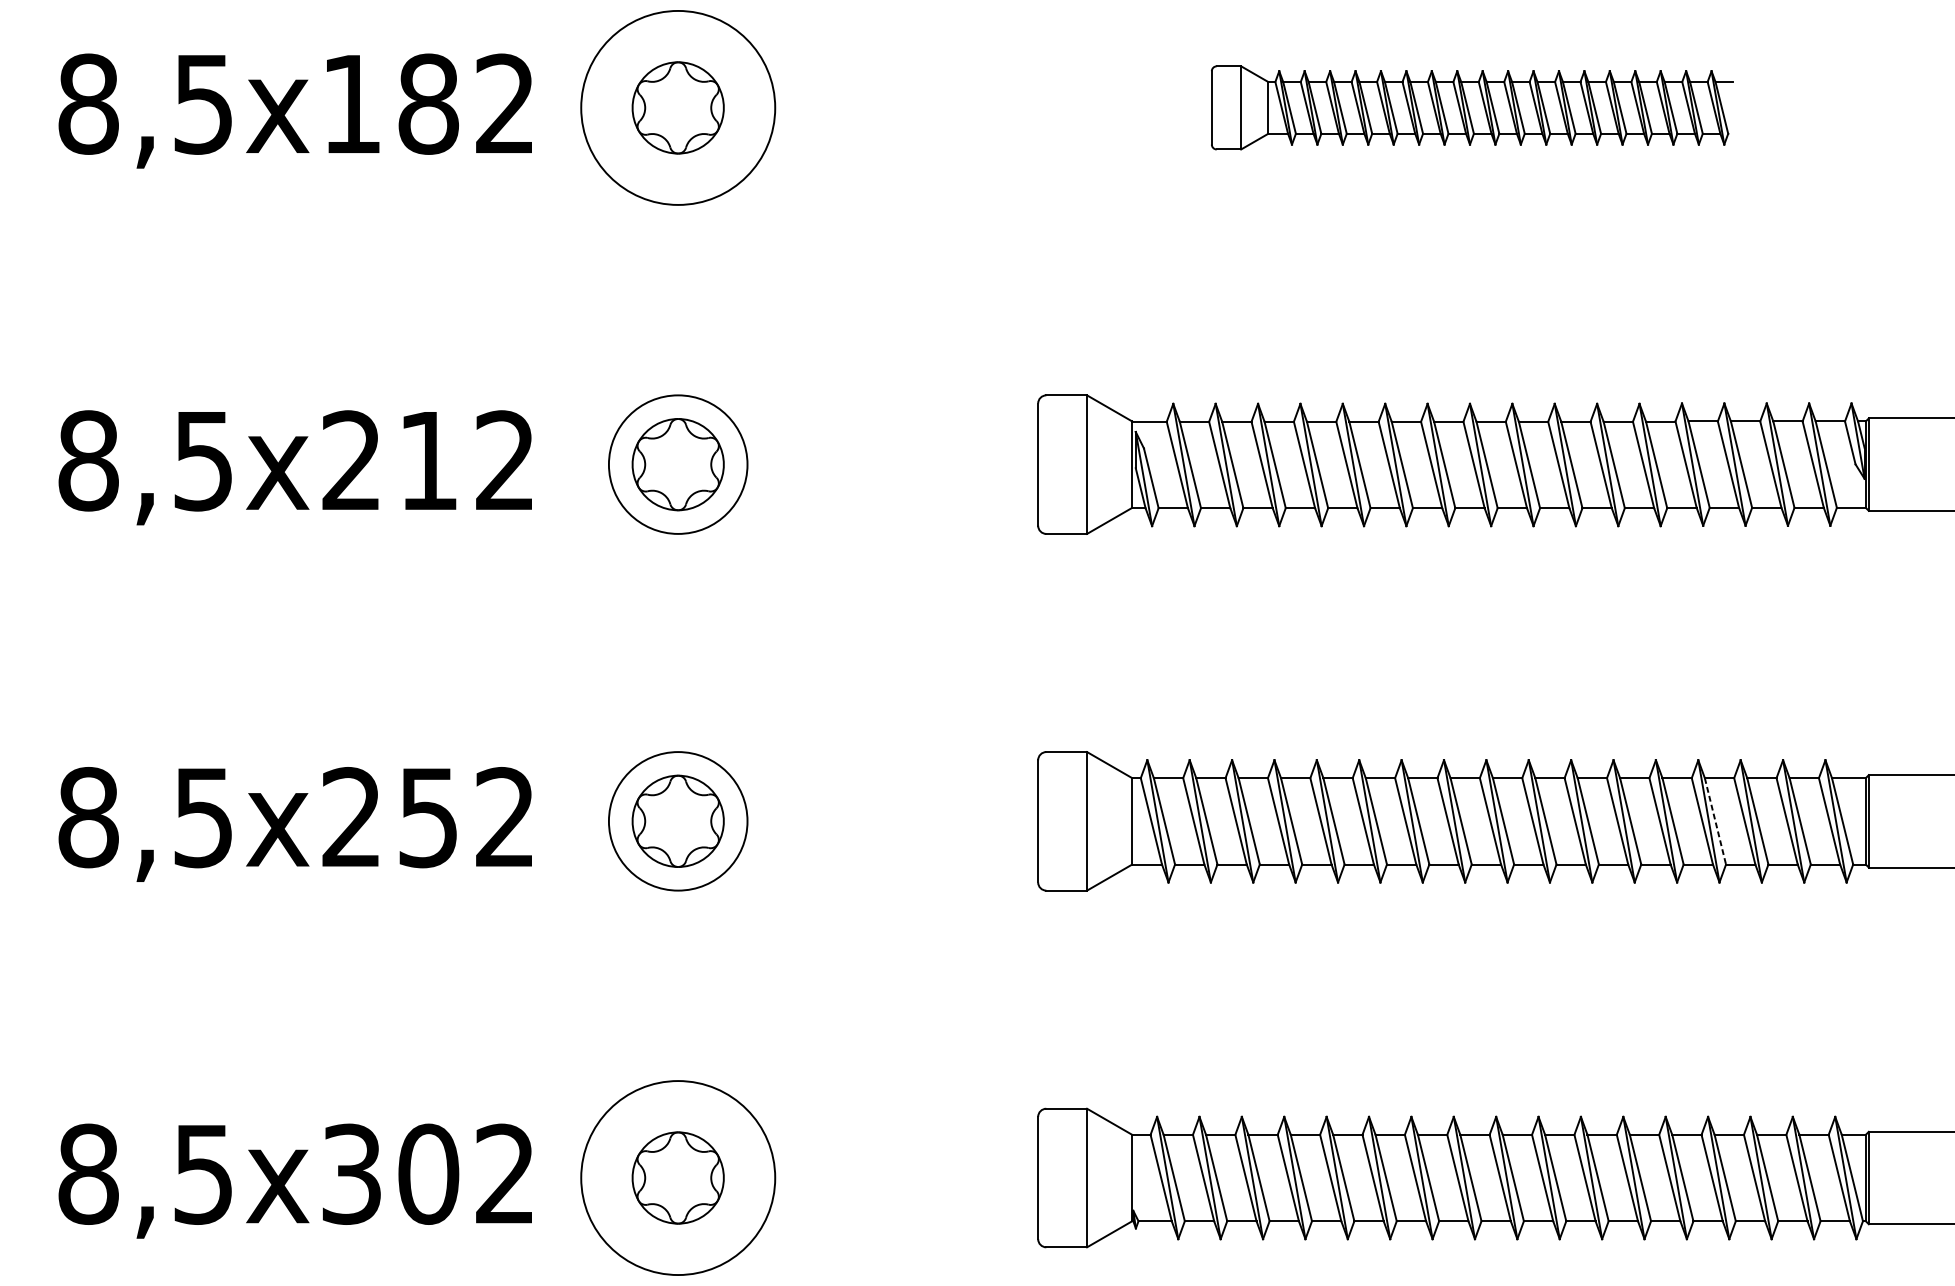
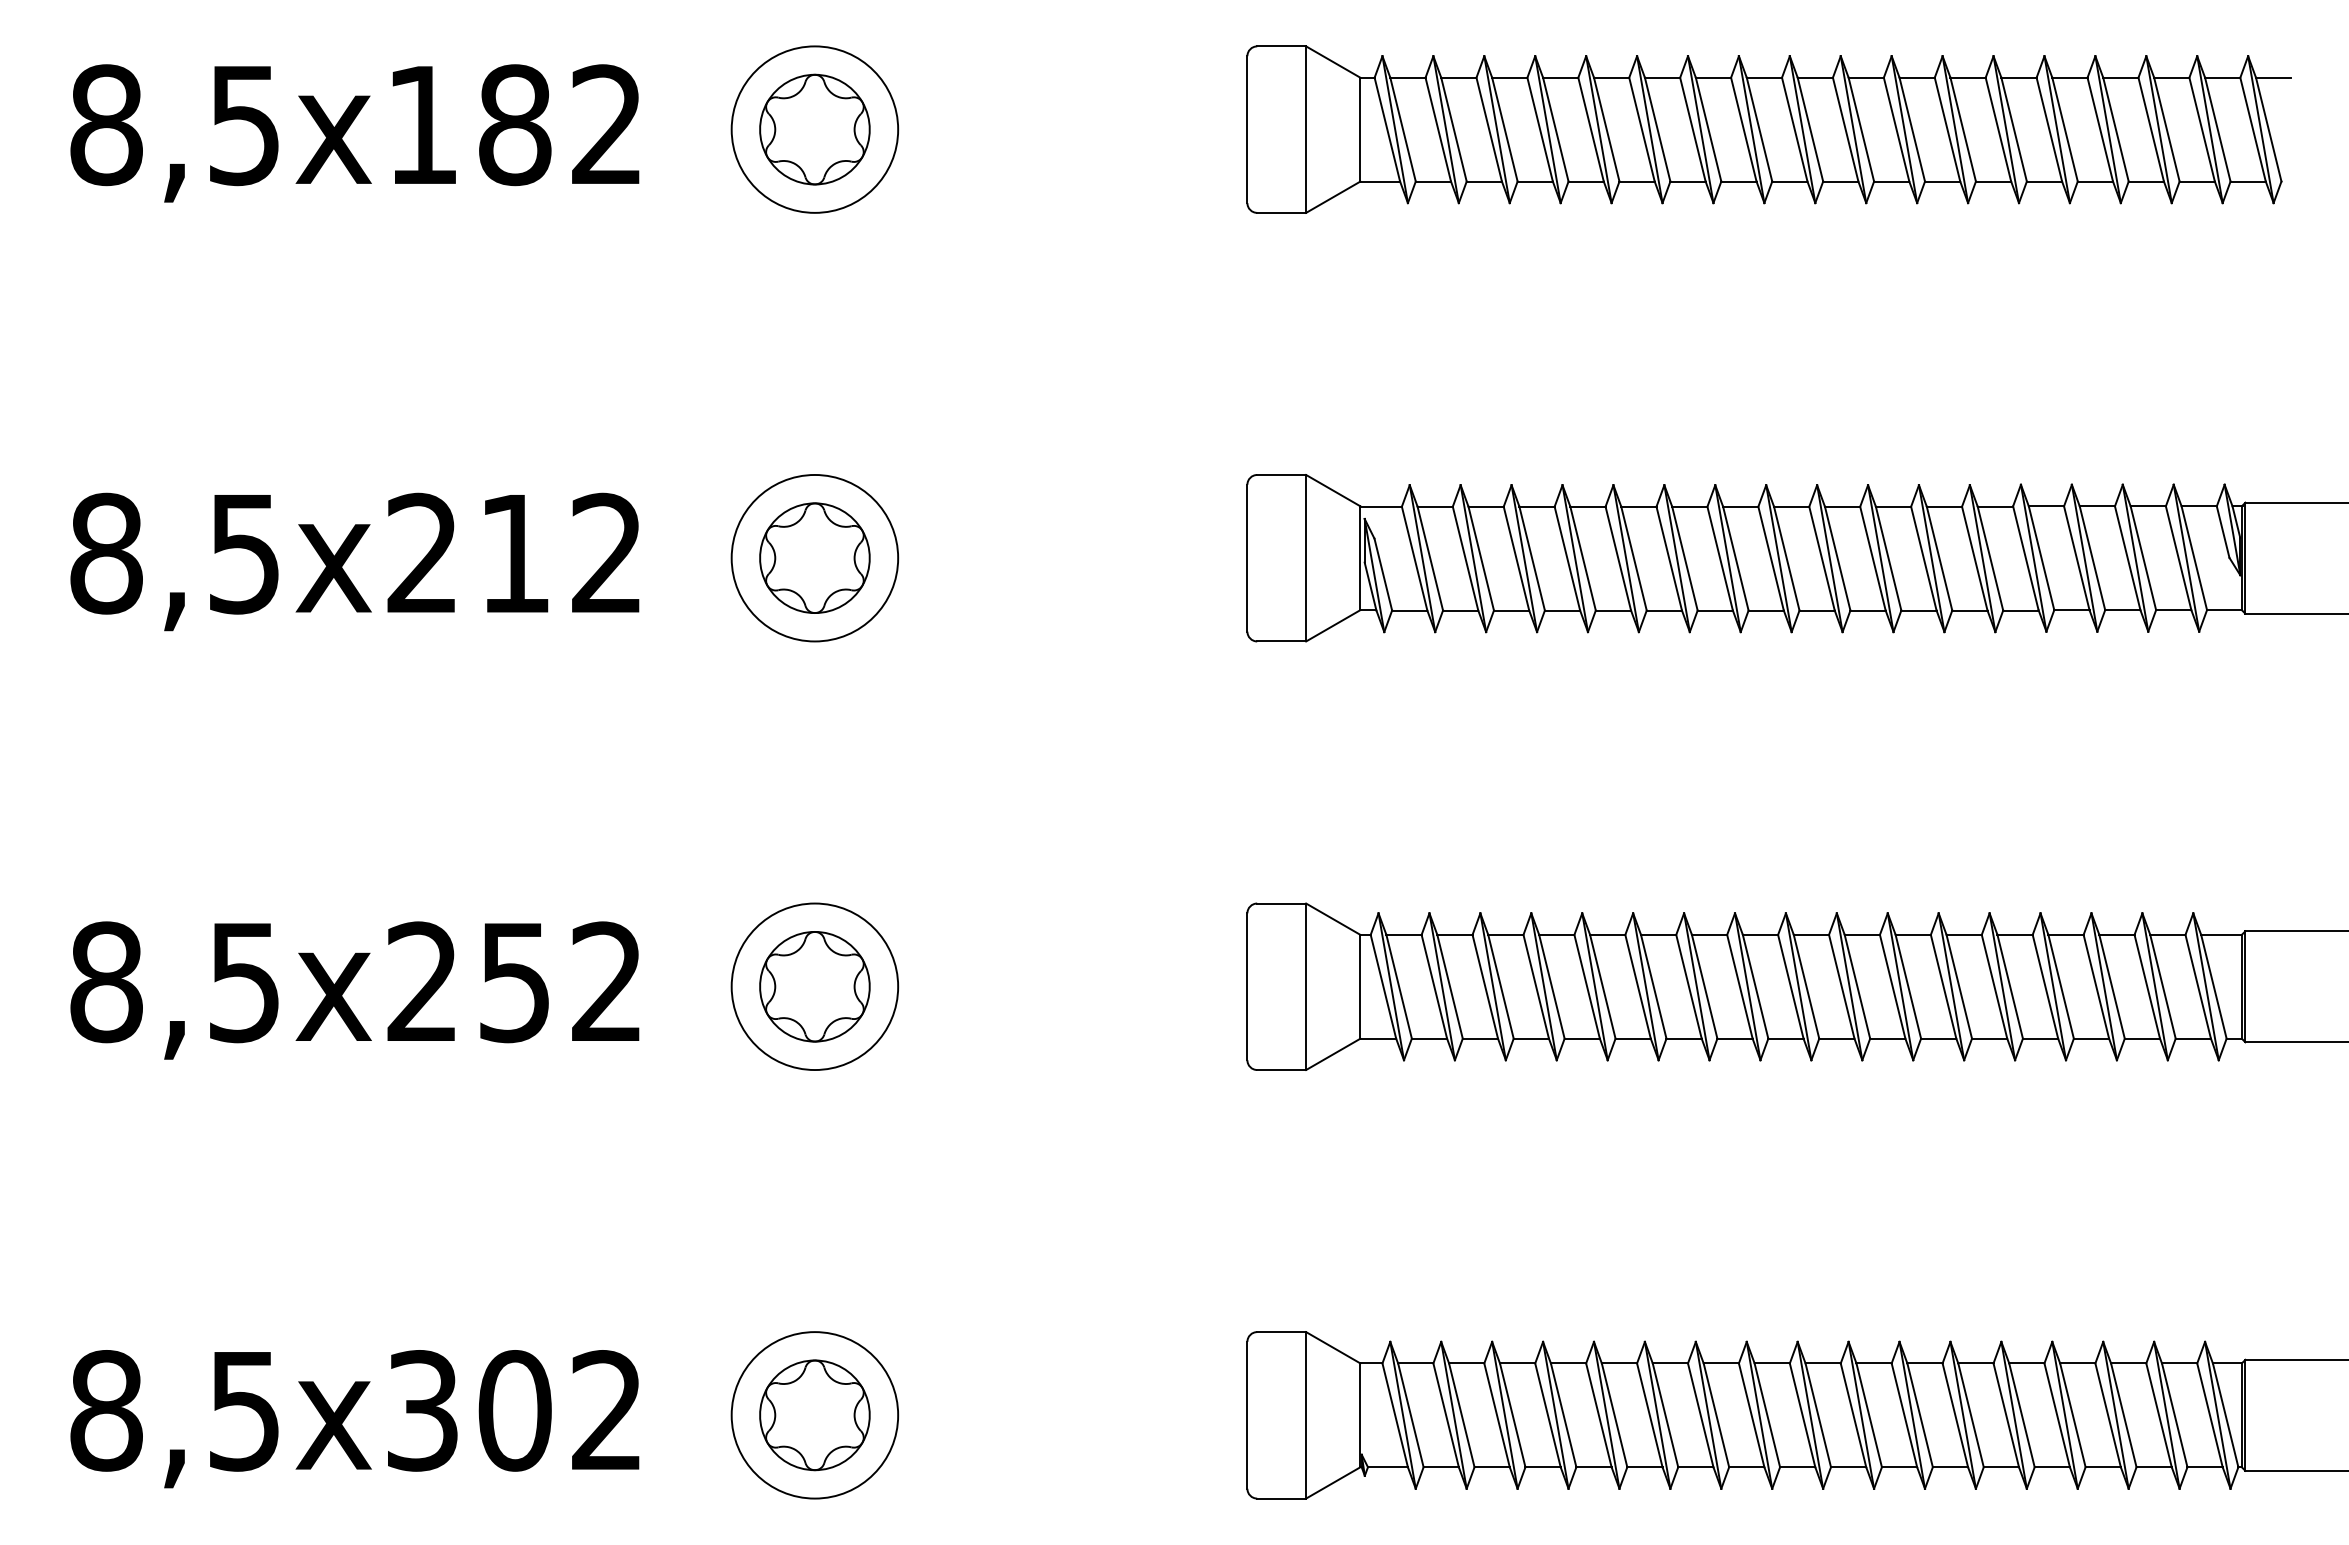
circle: (677, 107) -> (814, 129), size x0.71
part: (1471, 107) -> (1768, 129), size x1.67
line: (1715, 821) -> (2061, 987), dashed -> solid
circle: (677, 1178) -> (814, 1415), size x0.71

